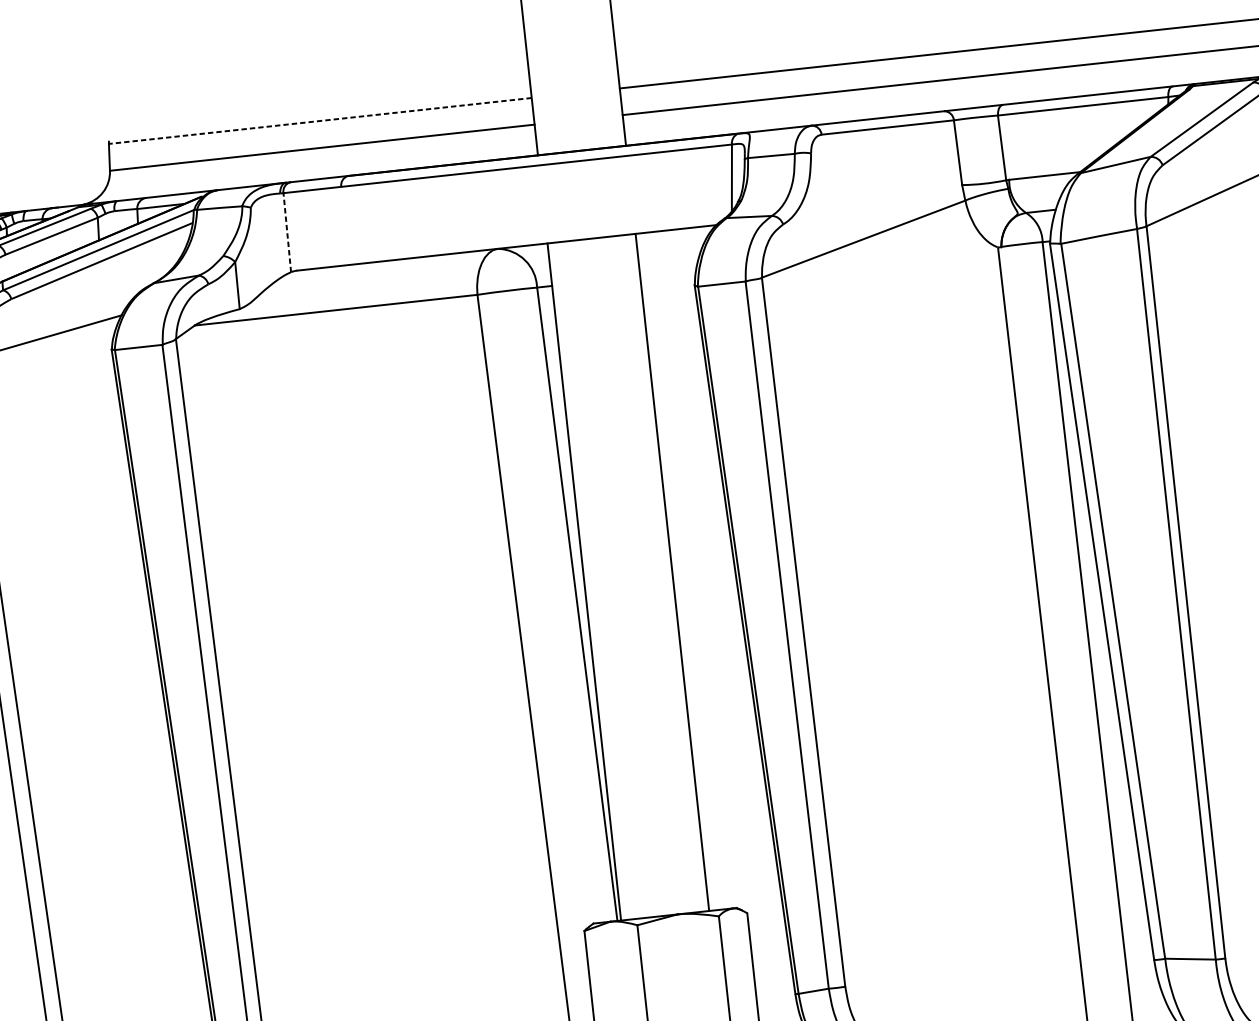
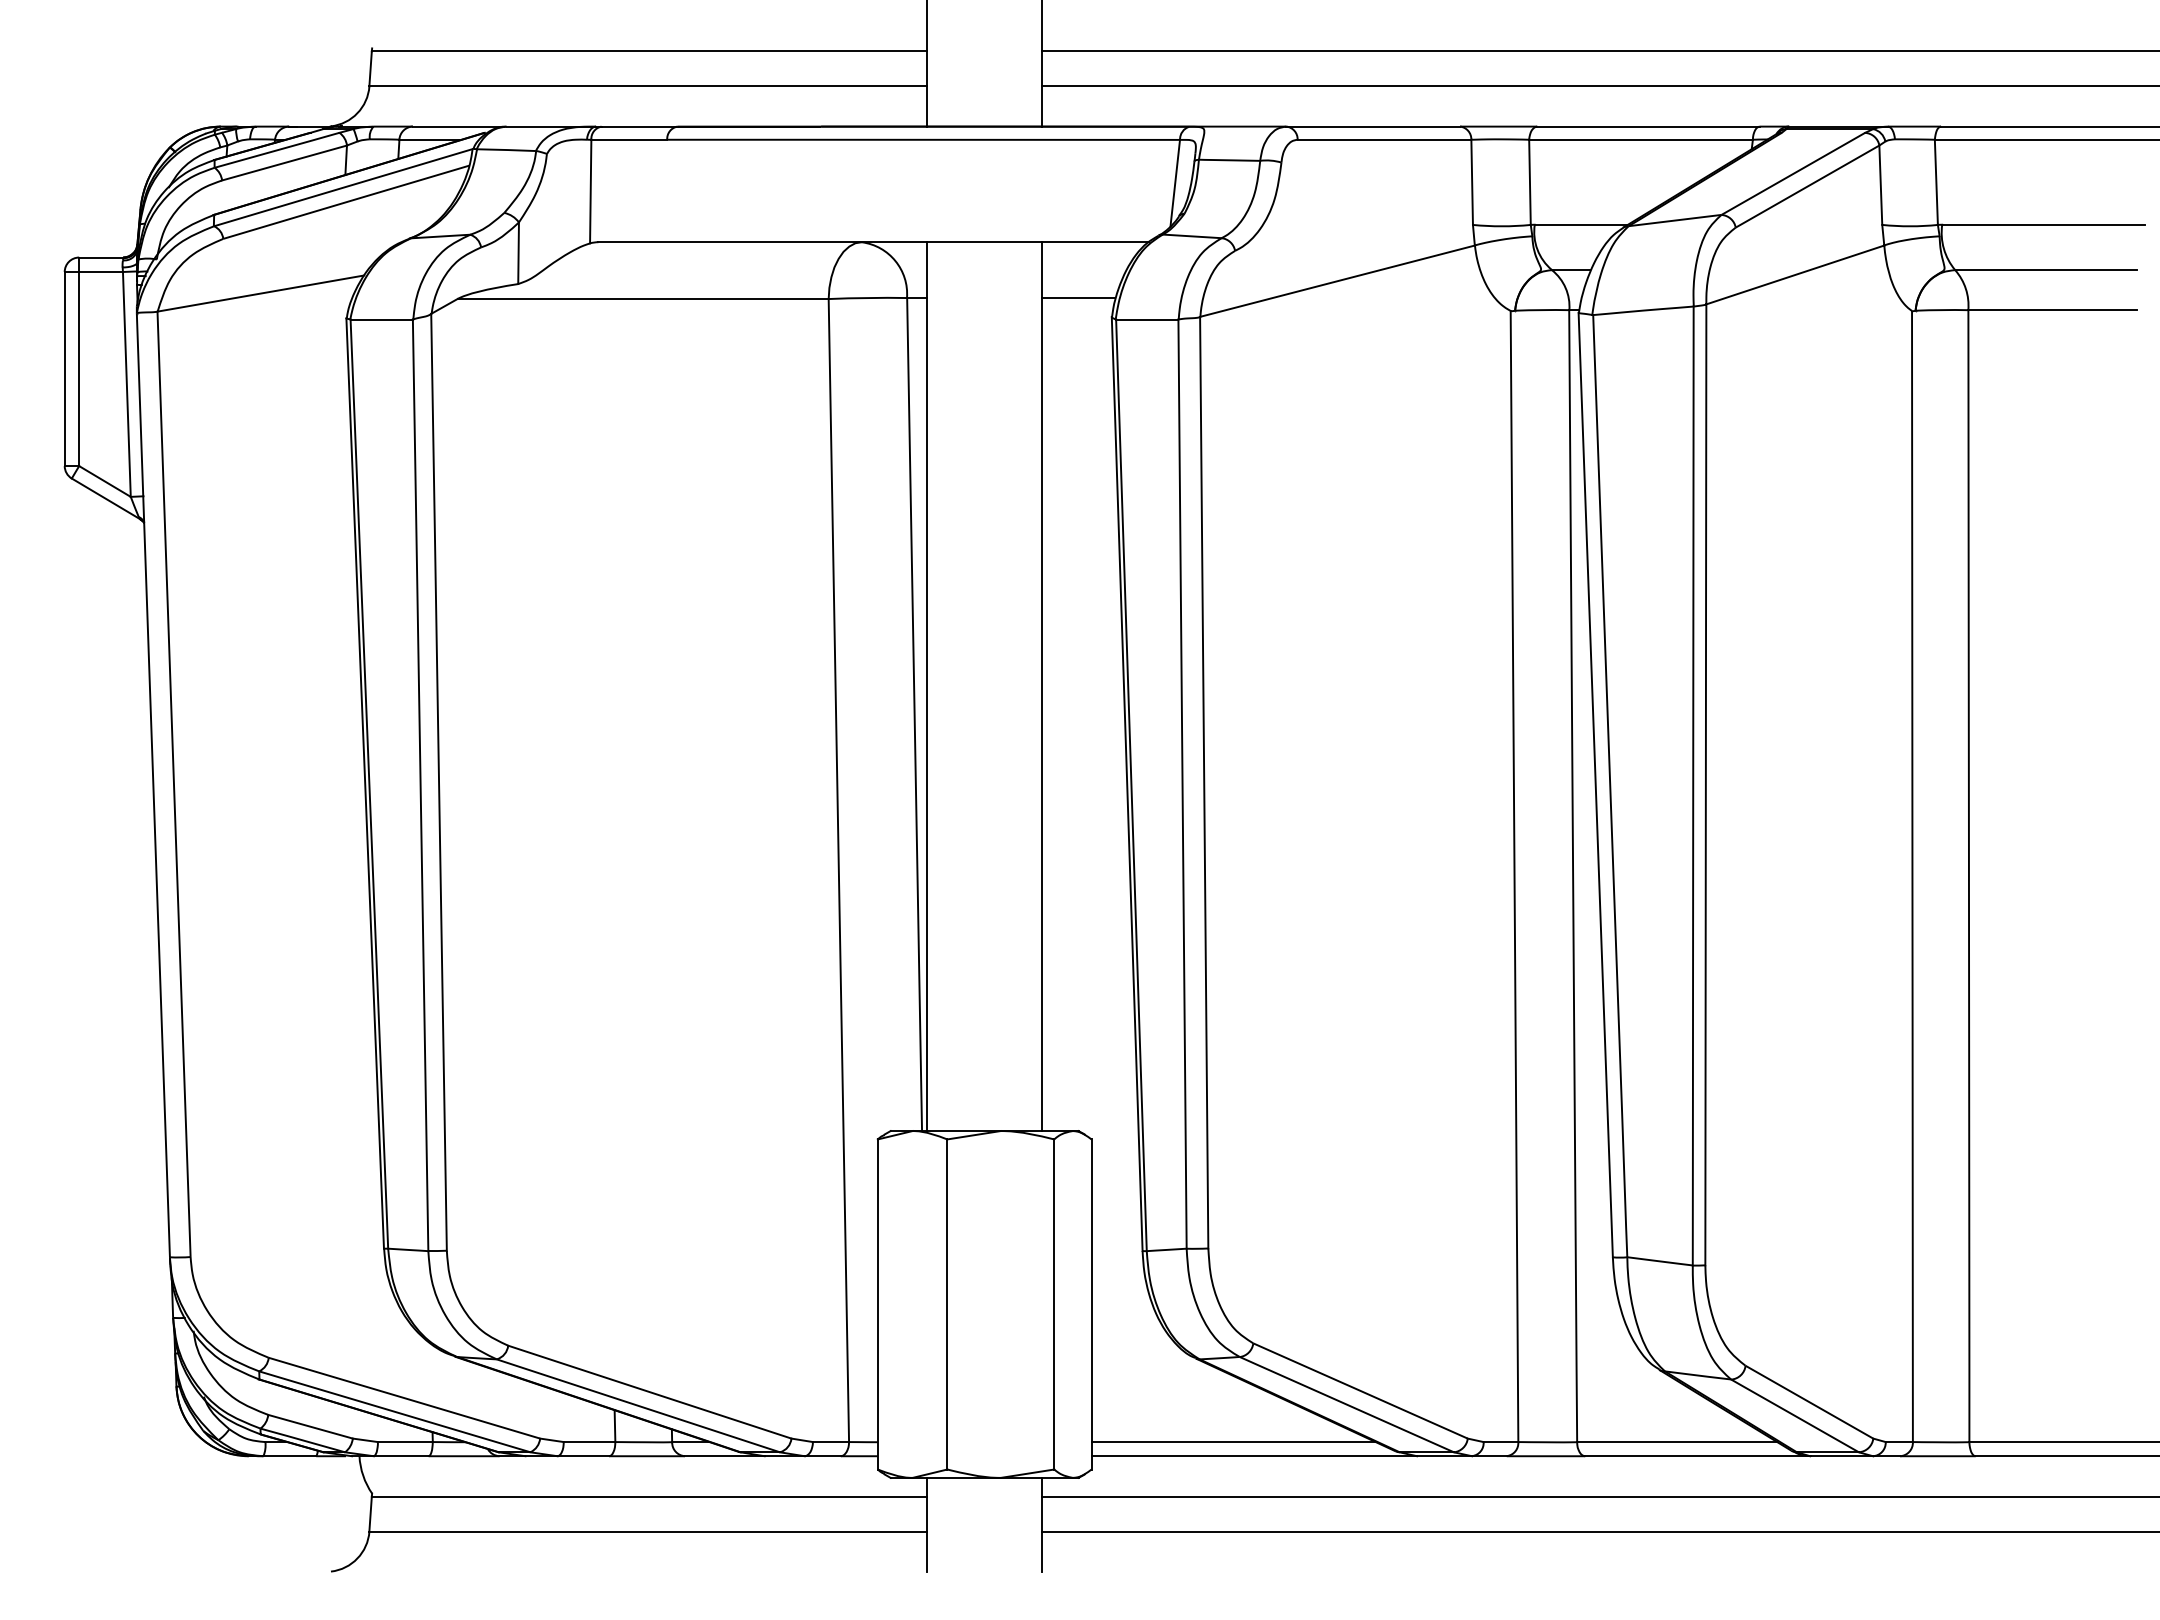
line: (319, 121) -> (648, 51), dashed -> solid
line: (287, 232) -> (590, 191), dashed -> solid
line: (667, 273) -> (1078, 298), added

